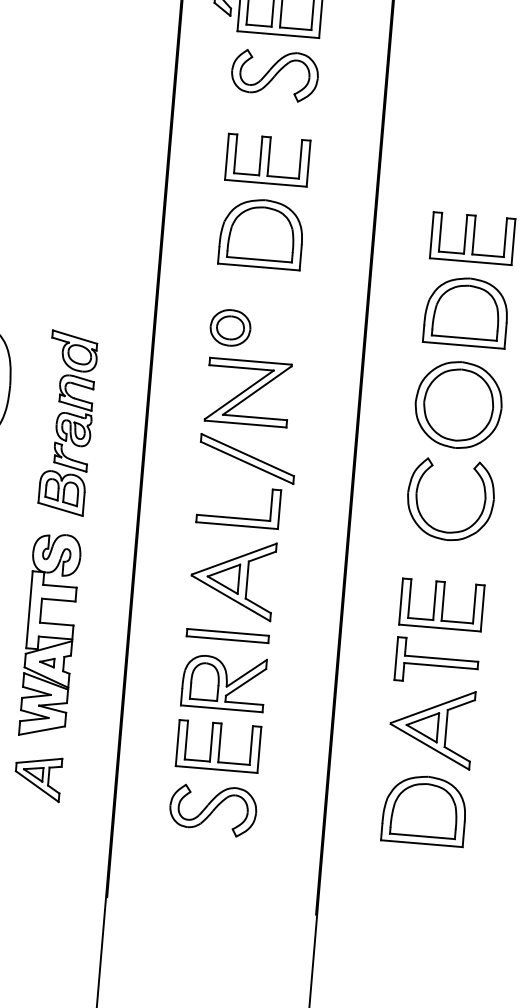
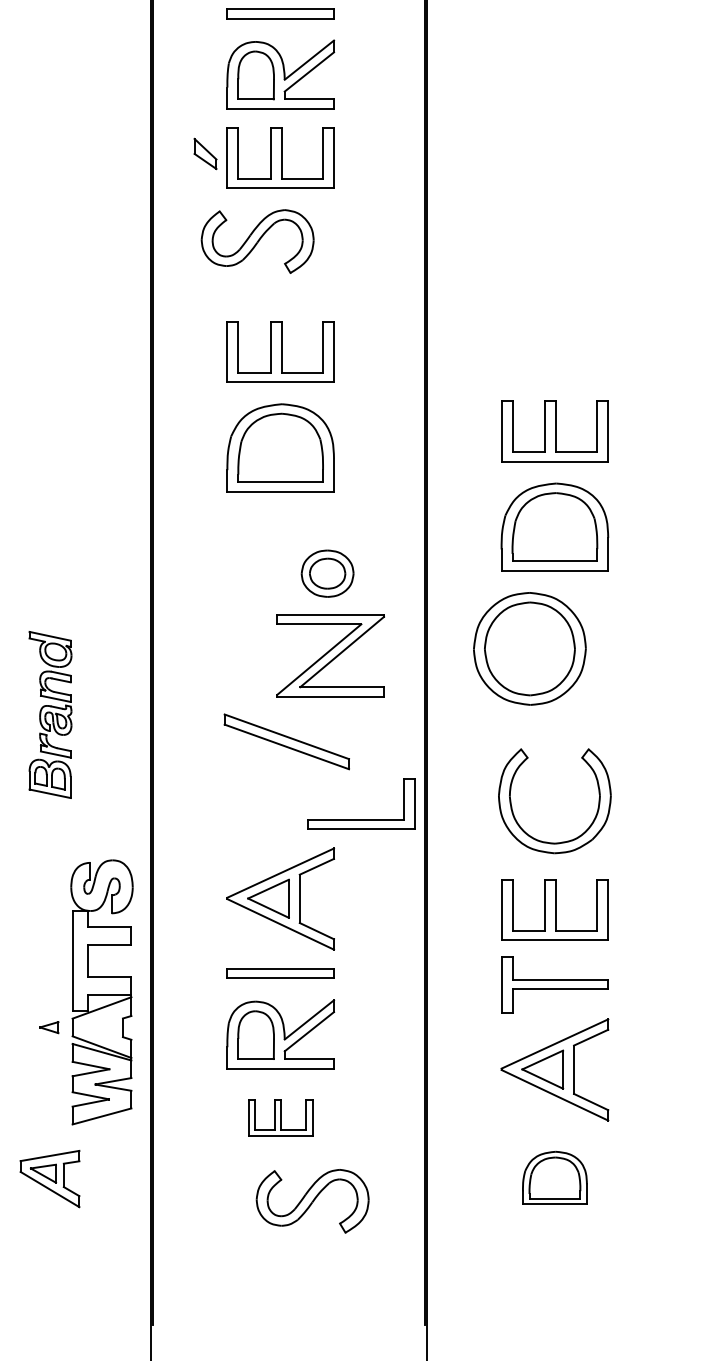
part: (274, 75) -> (257, 241), moved
part: (230, 327) -> (327, 573), moved
part: (248, 392) -> (330, 655), moved
part: (458, 404) -> (529, 648), moved
part: (68, 422) -> (50, 714), size x0.7
part: (237, 518) -> (361, 819), moved
part: (442, 530) -> (547, 841), moved
part: (49, 635) -> (101, 992), moved
part: (218, 746) -> (280, 1117), size x0.6
part: (424, 809) -> (554, 1177), size x0.6
part: (213, 810) -> (312, 1201), moved

